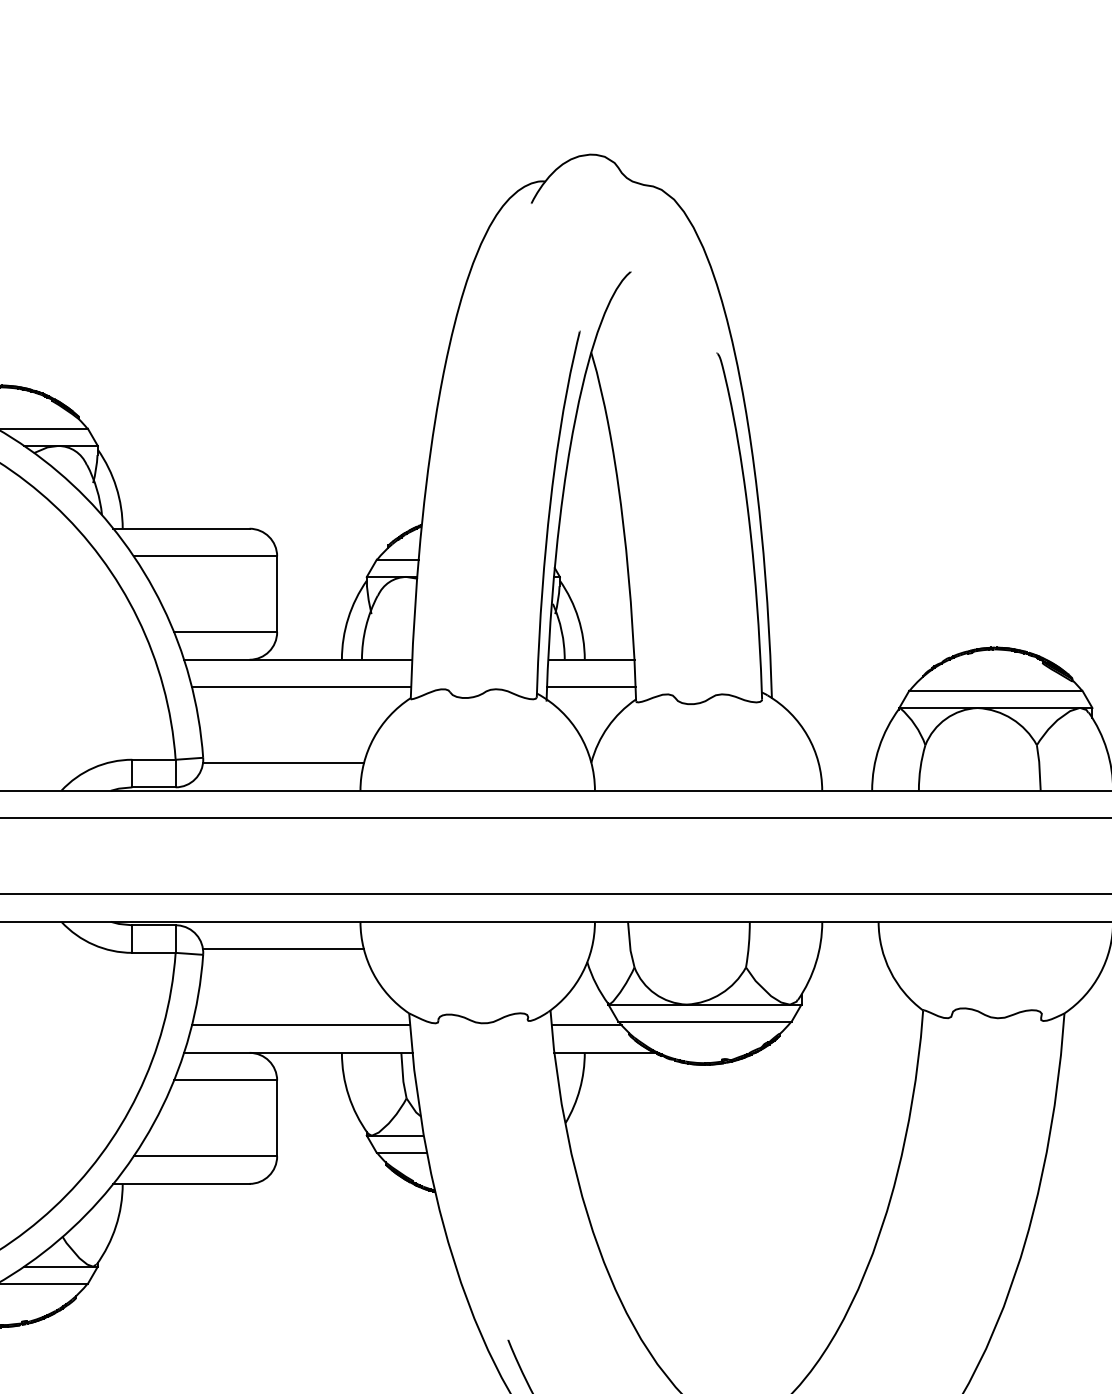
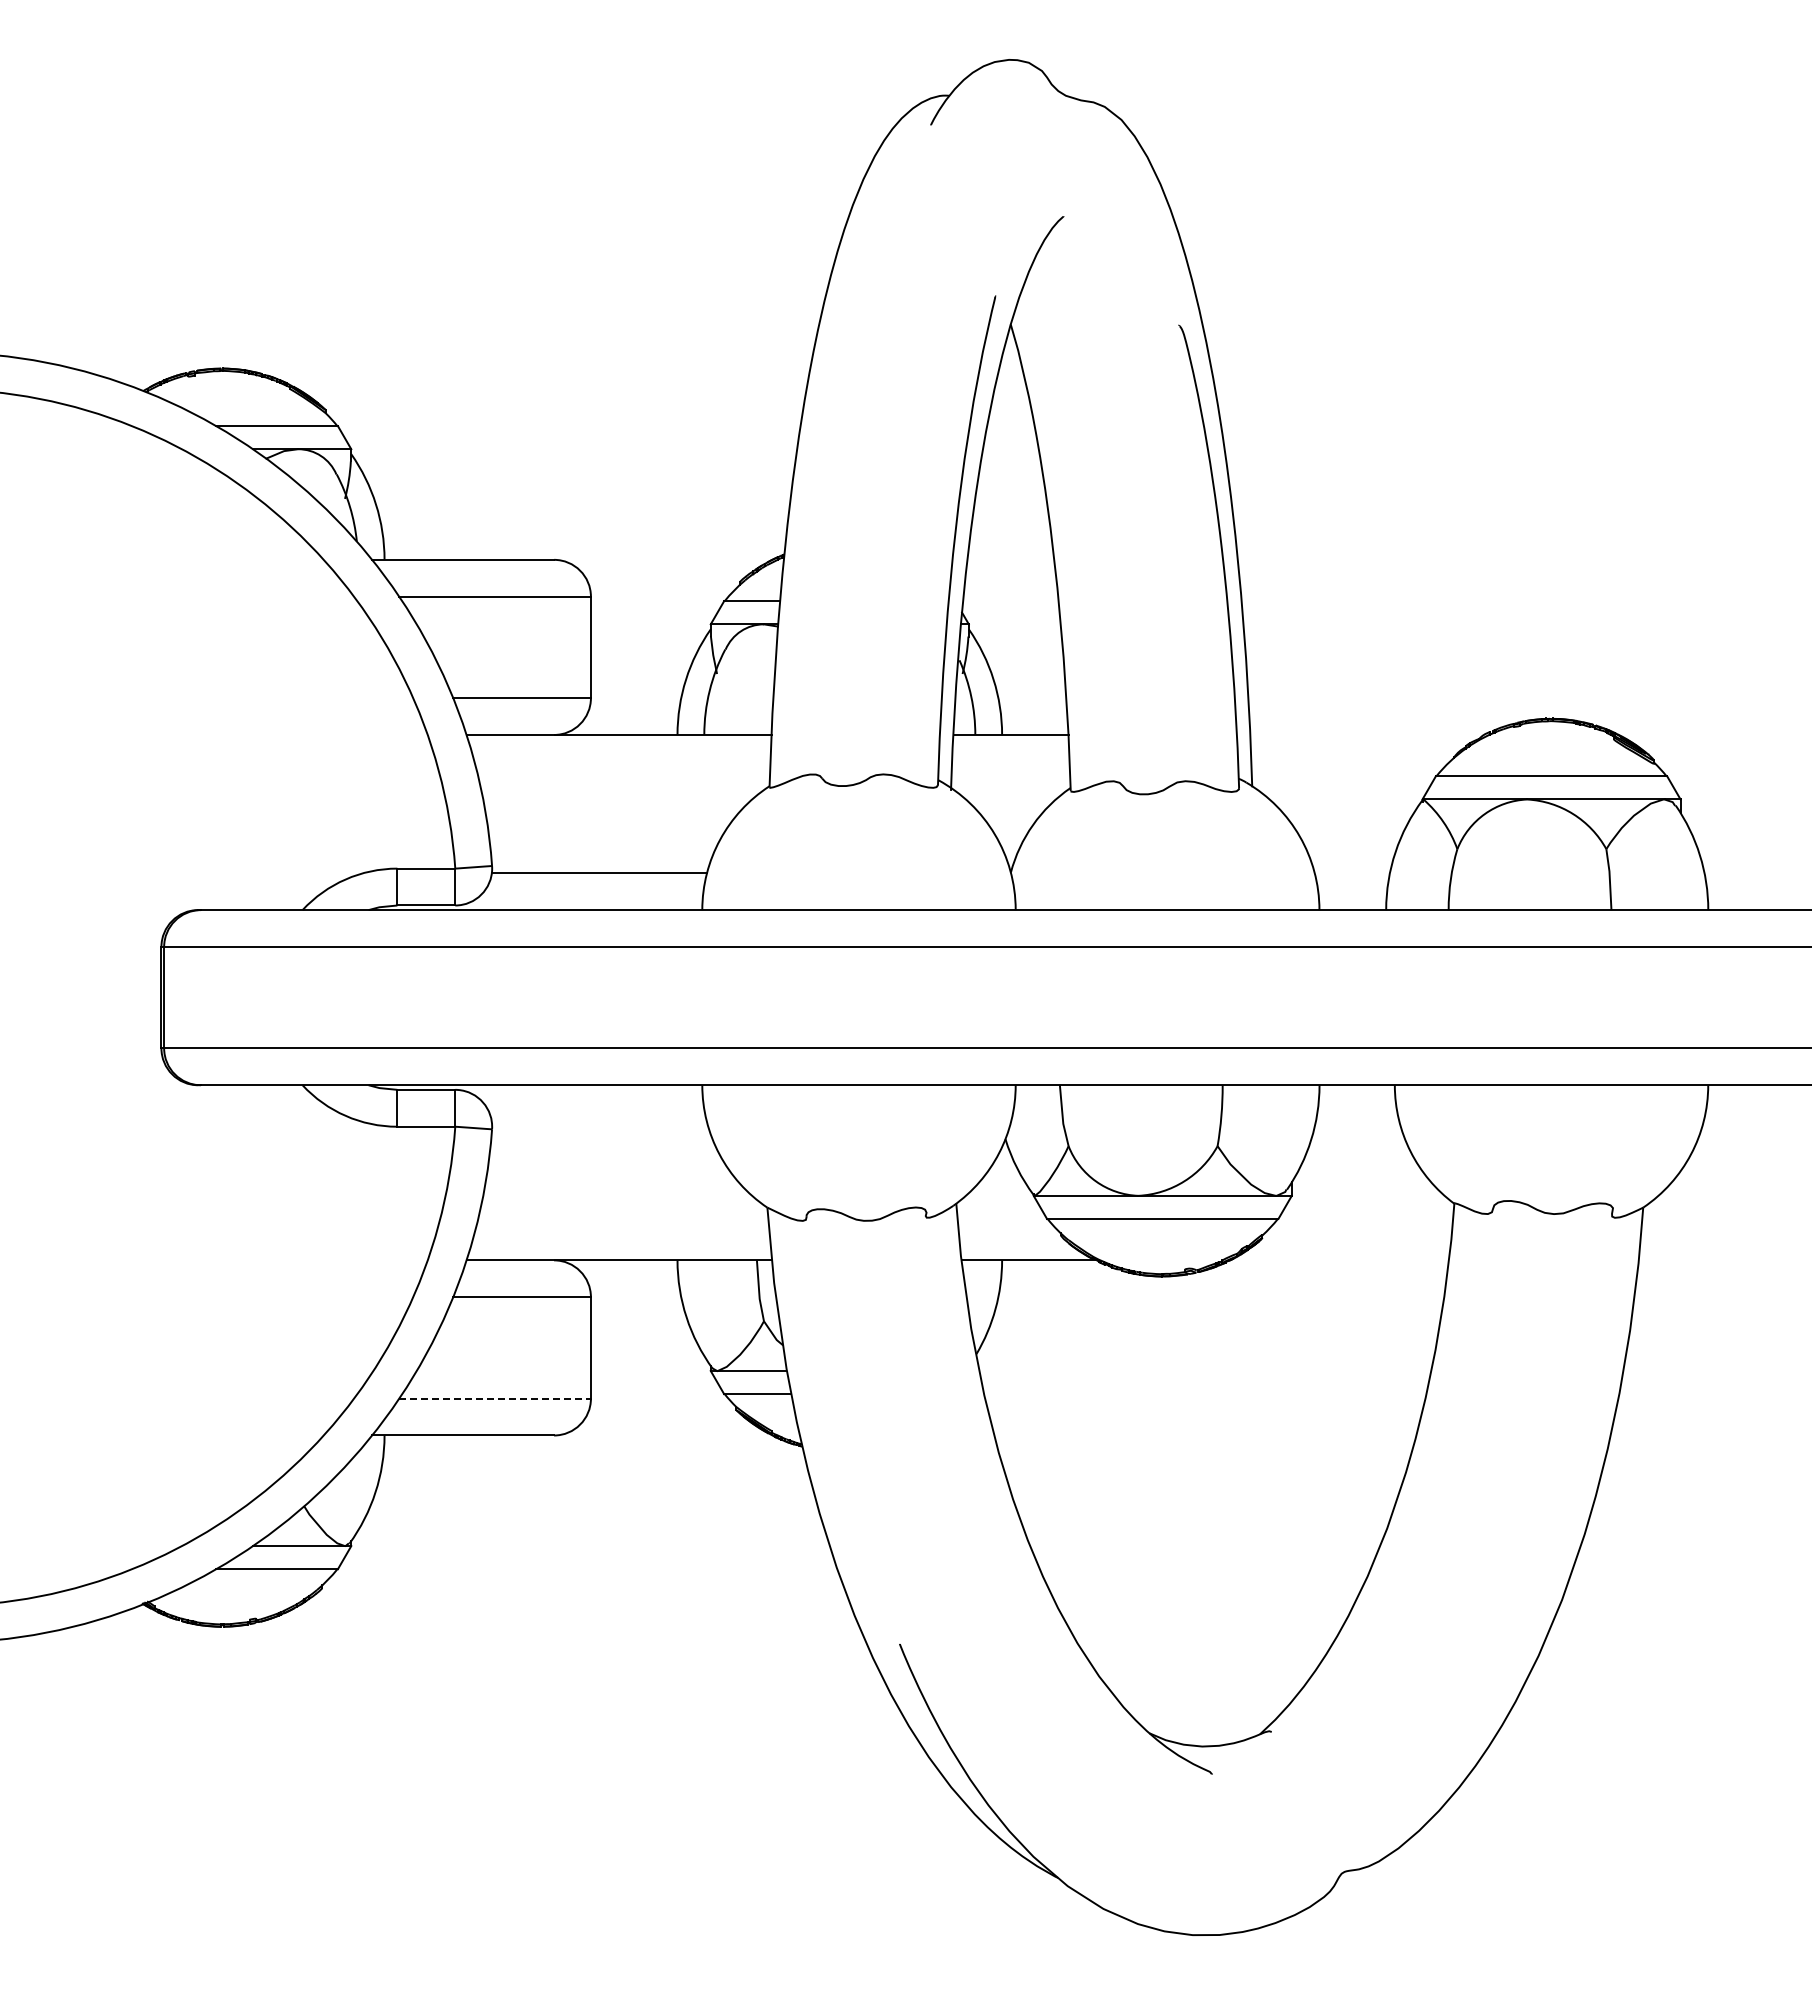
line: (301, 687) -> (623, 771), removed
line: (591, 687) -> (1010, 771), removed
line: (283, 949) -> (599, 1122), removed
line: (300, 1025) -> (622, 1223), removed
line: (586, 1025) -> (1004, 1223), removed
line: (205, 1156) -> (495, 1398), solid -> dashed

